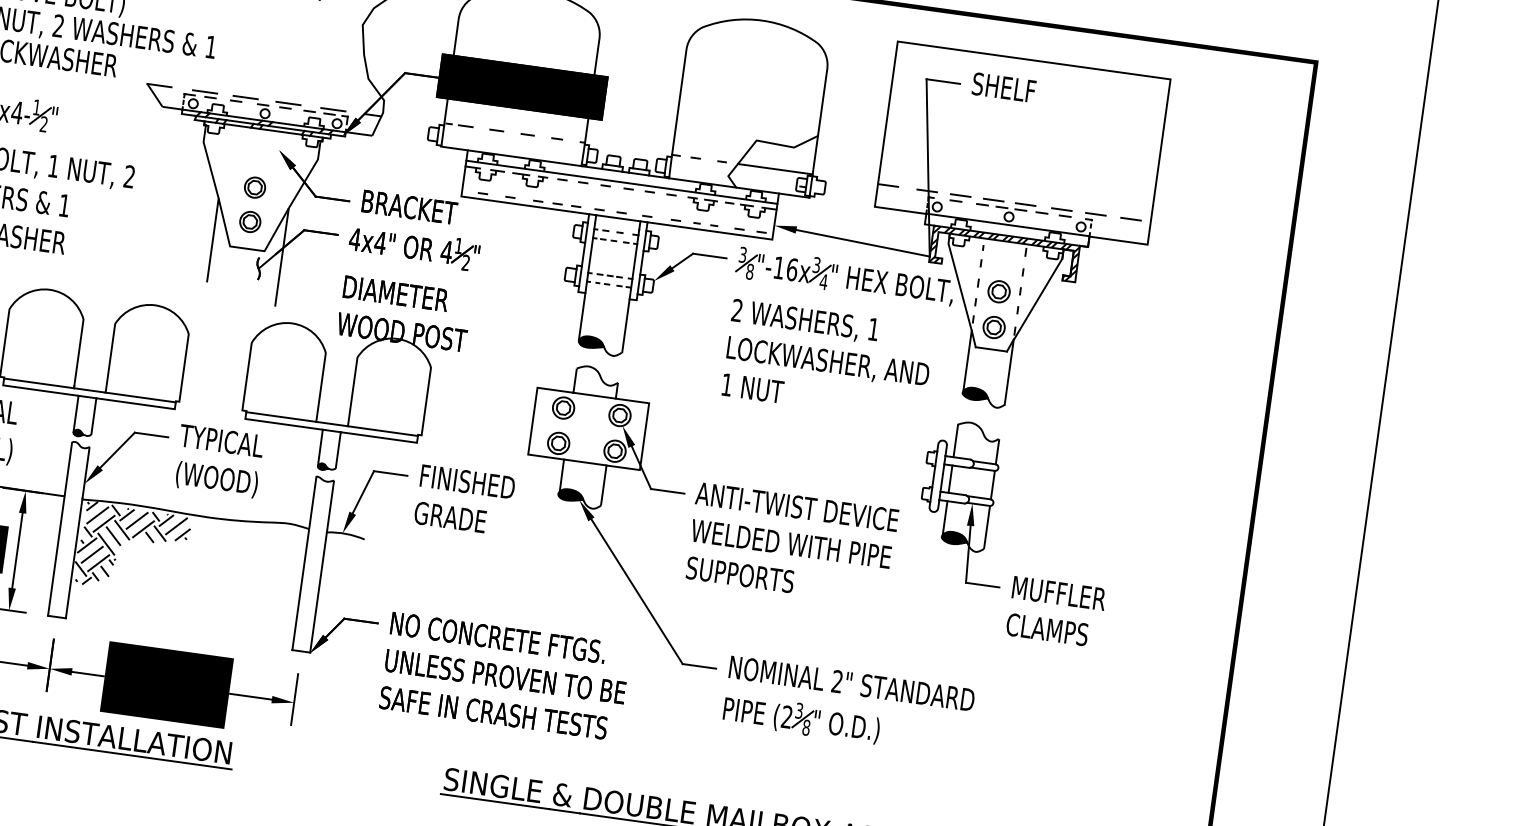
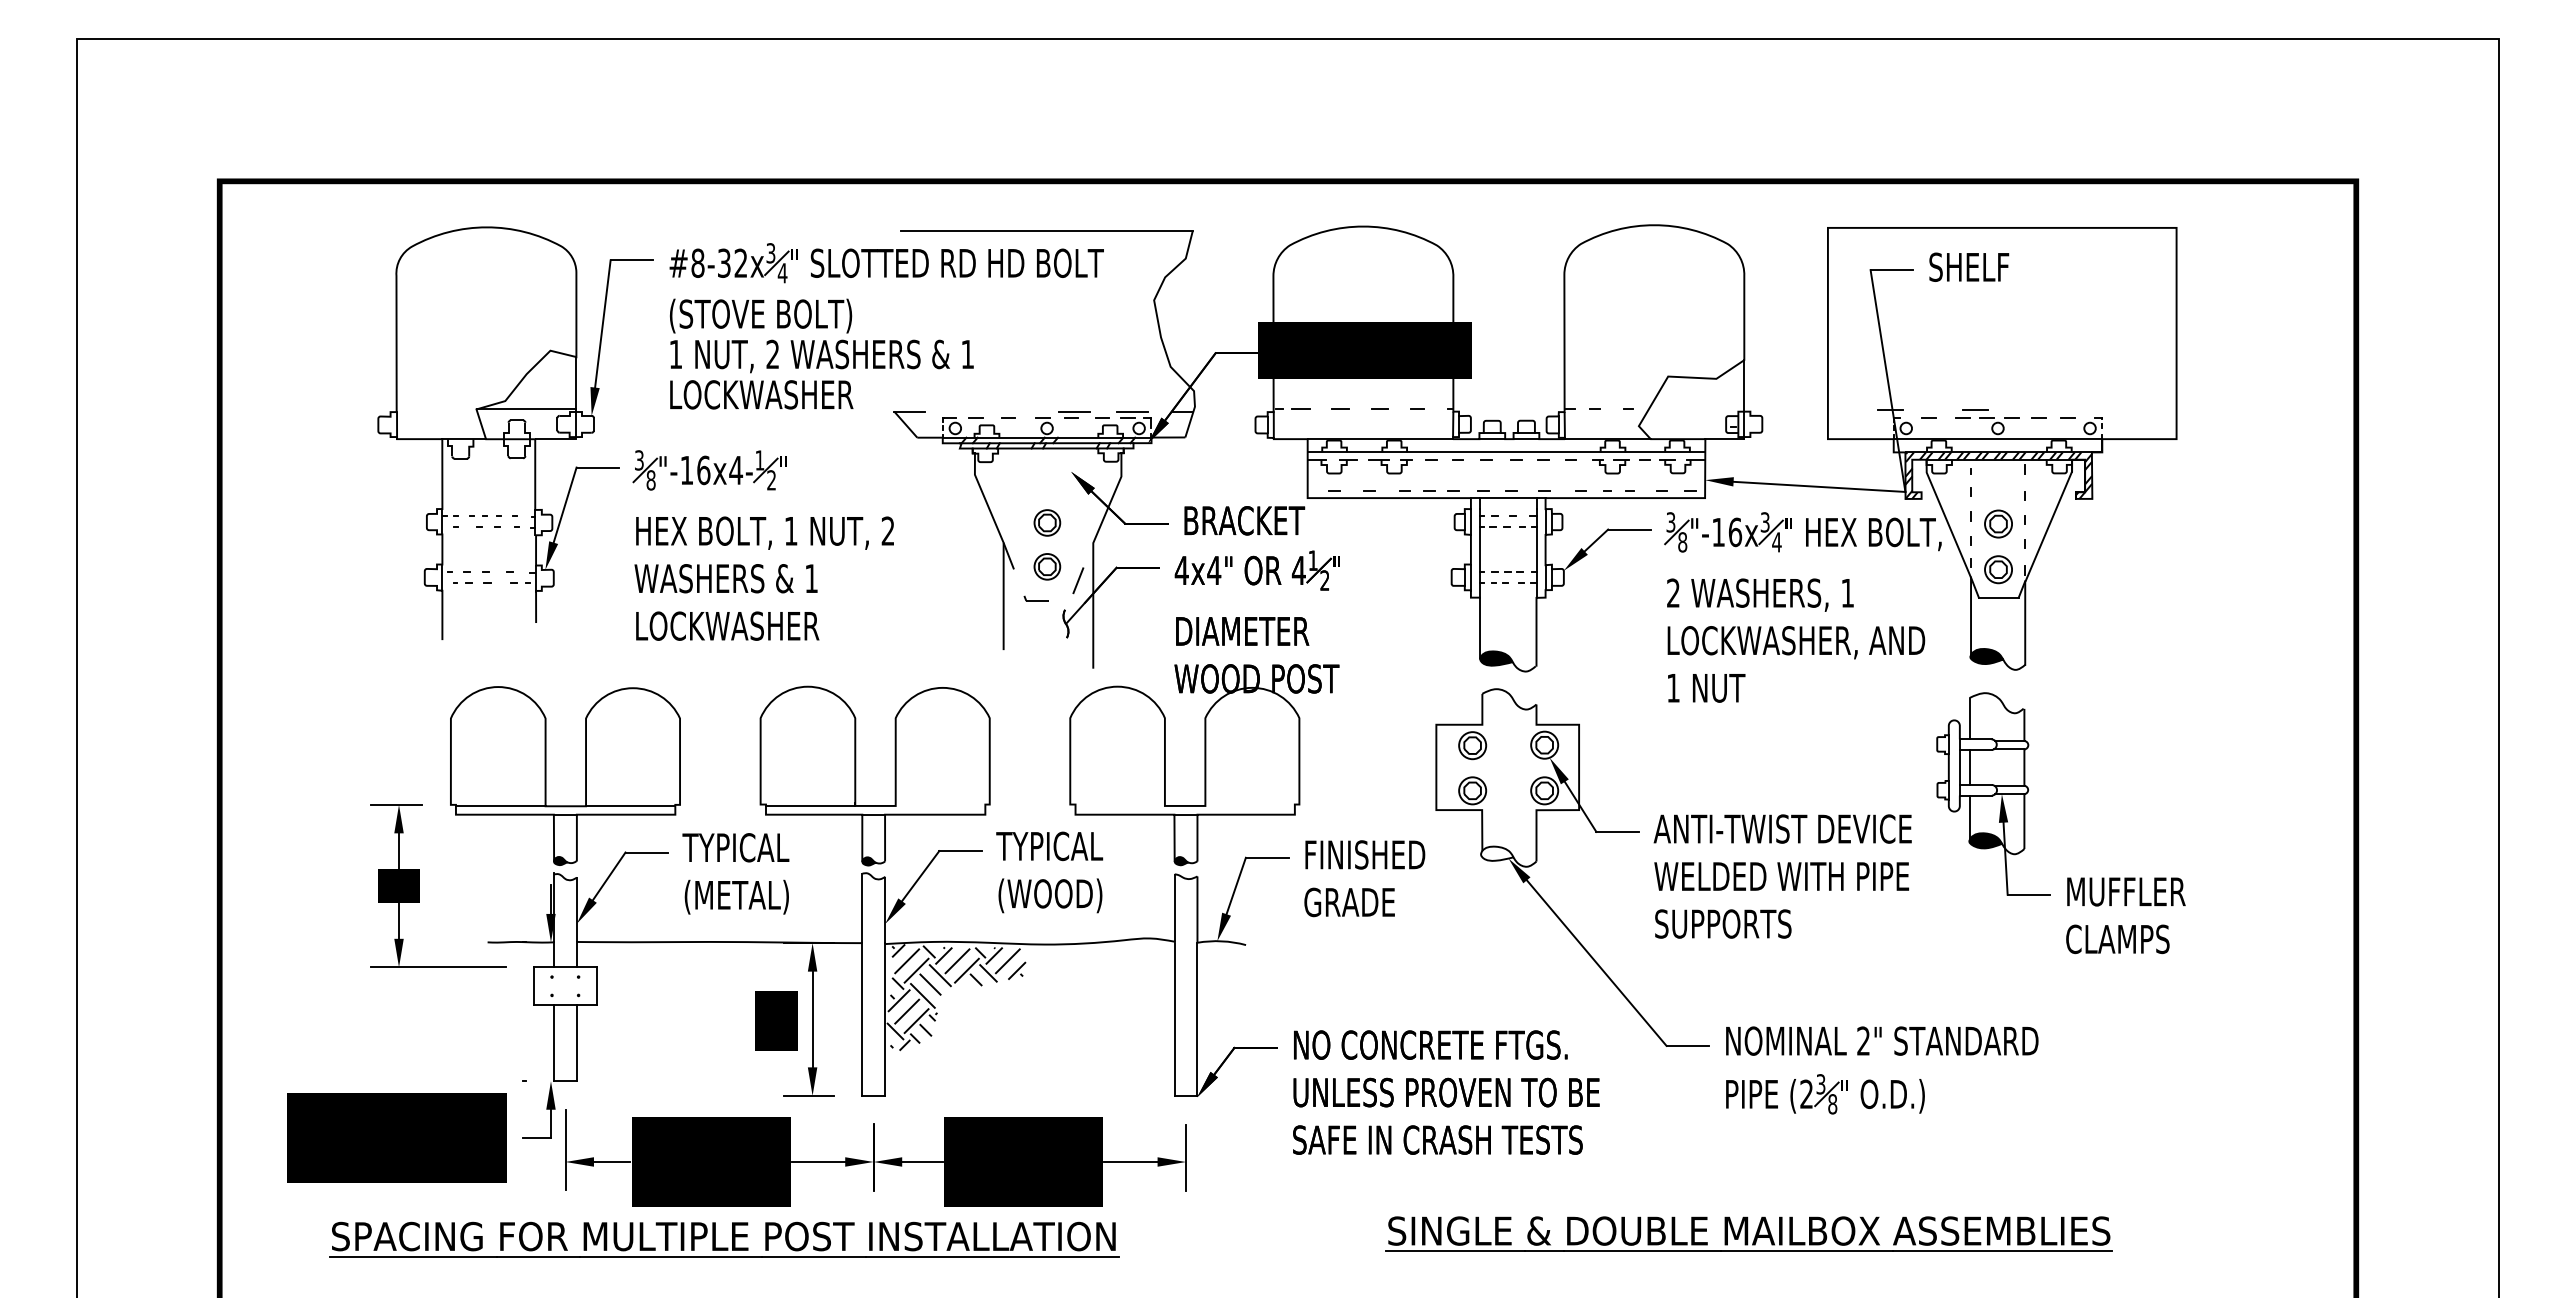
line: (204, 91) -> (967, 411), removed
line: (245, 97) -> (1019, 411), removed
line: (775, 169) -> (1696, 409), removed
line: (887, 185) -> (1840, 410), removed
line: (960, 195) -> (1933, 410), removed
line: (1025, 204) -> (2016, 410), removed
line: (1061, 209) -> (2062, 410), removed
line: (1095, 214) -> (2105, 410), removed
line: (1130, 219) -> (2150, 410), removed
line: (247, 248) -> (1048, 600), solid -> dashed
line: (593, 395) -> (1508, 724), removed
line: (140, 397) -> (940, 805), removed
line: (280, 416) -> (1119, 805), removed
line: (382, 430) -> (1249, 805), removed
line: (585, 462) -> (1509, 810), removed
fill: (571, 495) -> (1497, 853), removed

